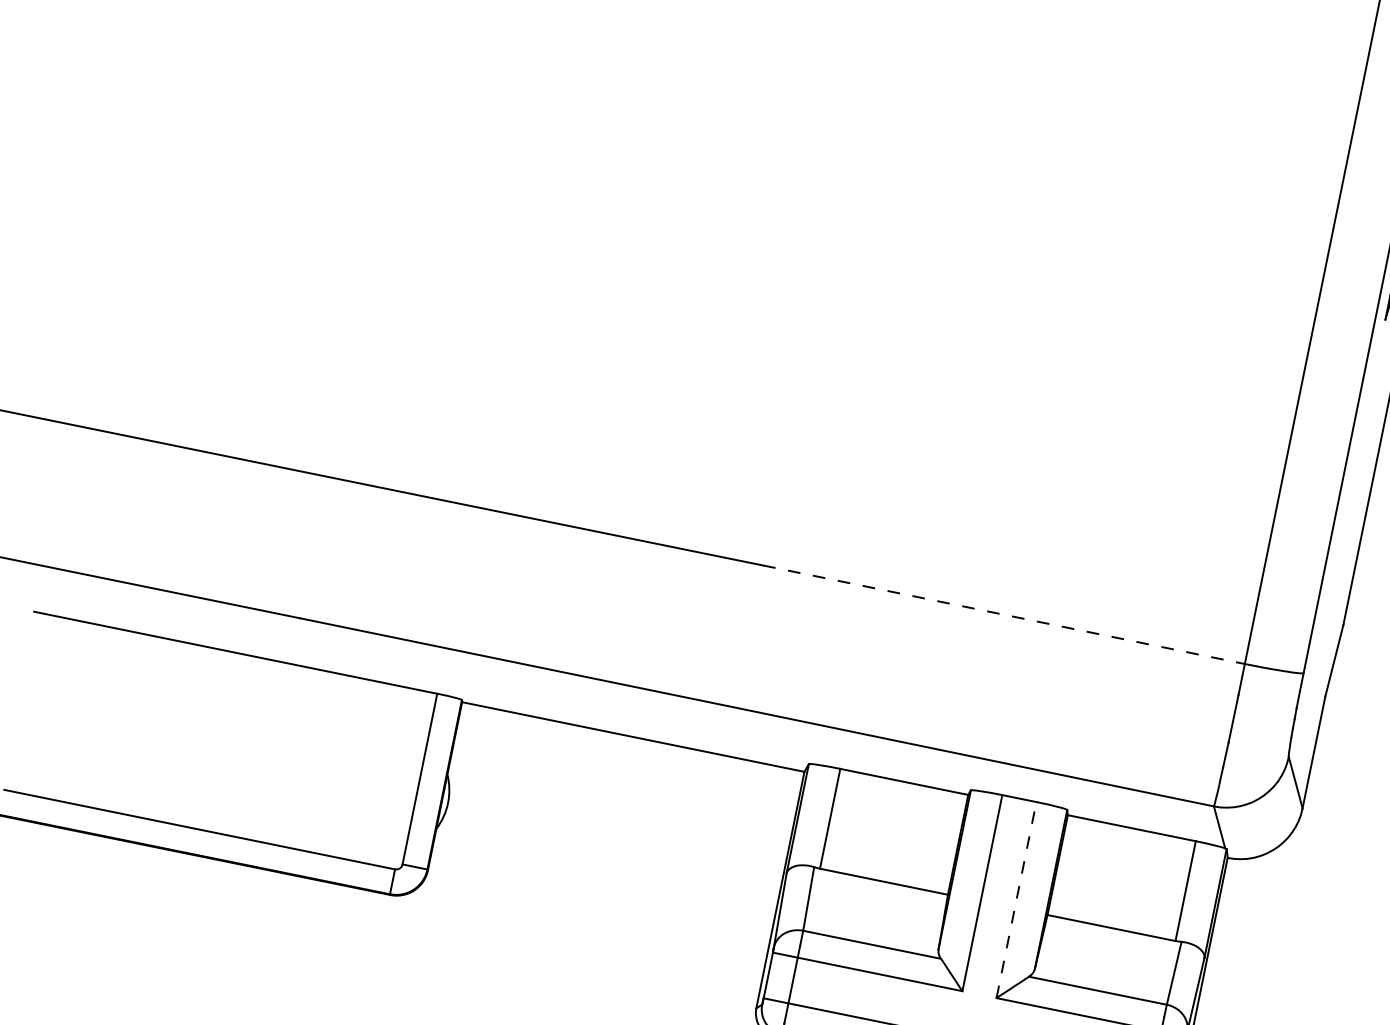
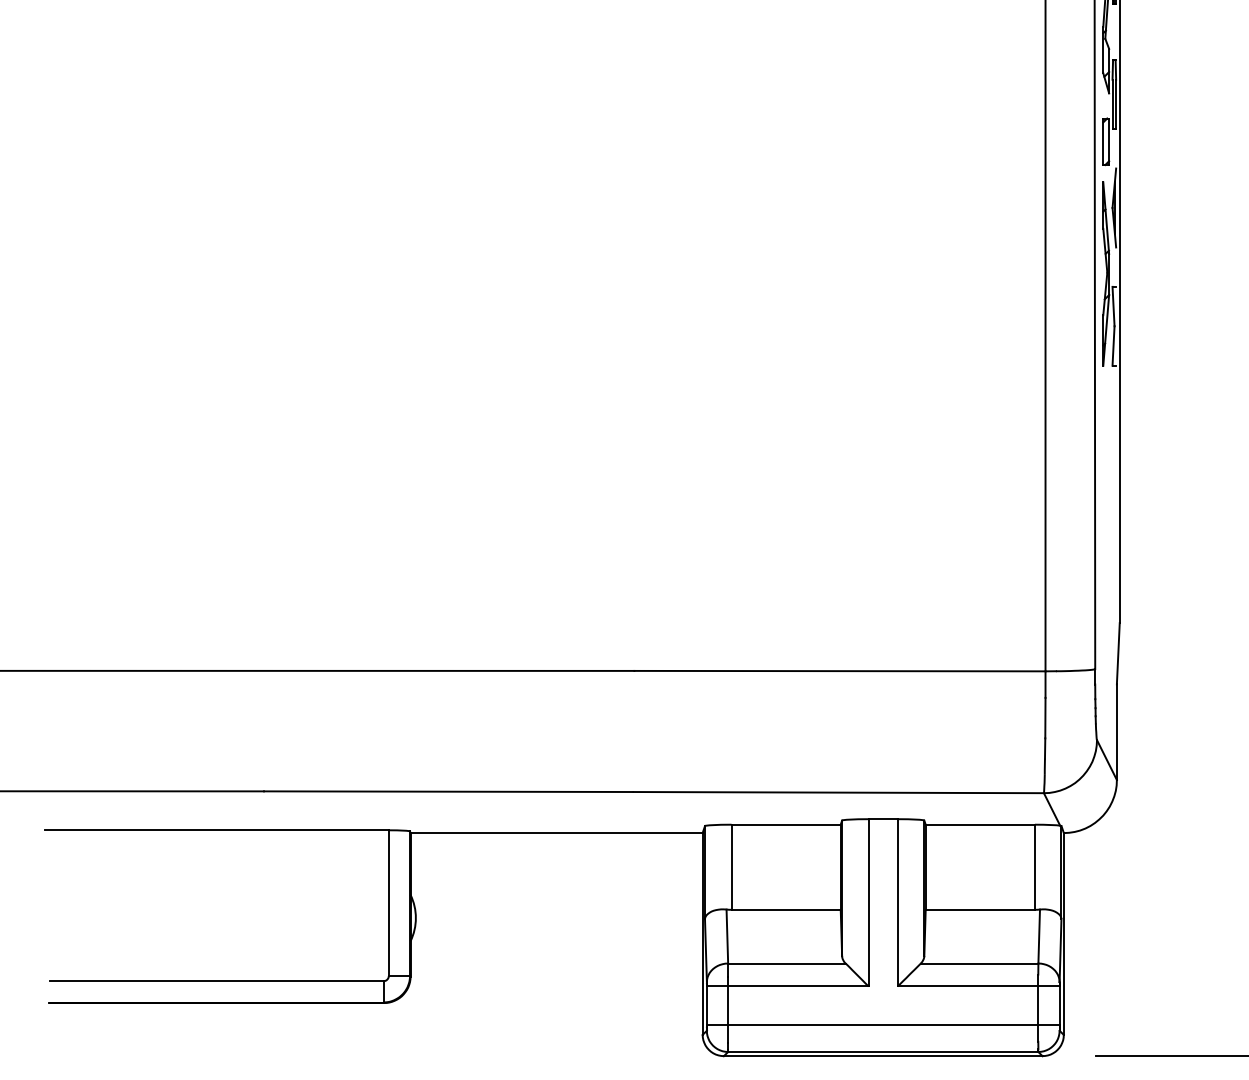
line: (1003, 615) -> (839, 671), dashed -> solid
line: (1016, 899) -> (897, 902), dashed -> solid

